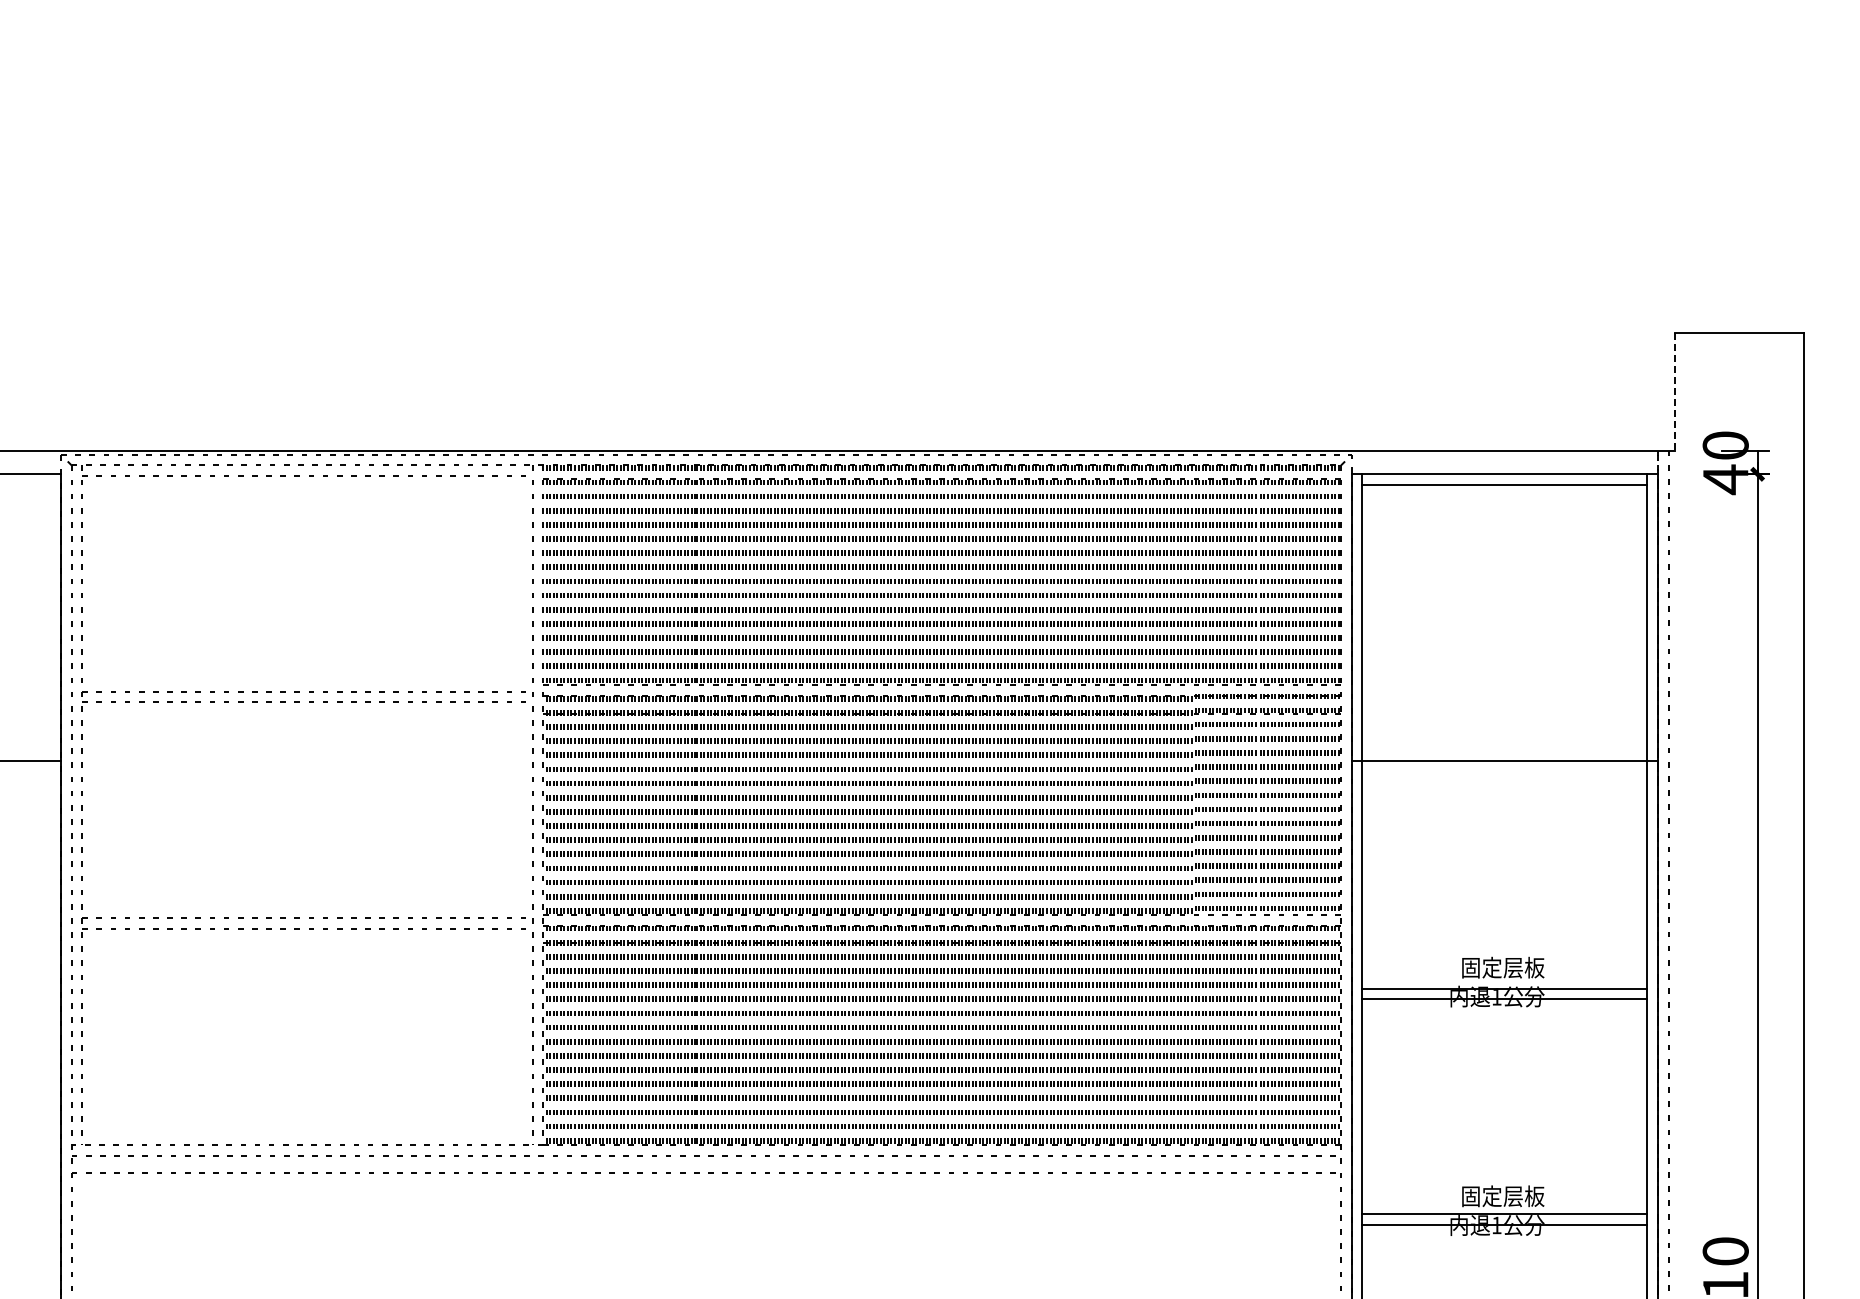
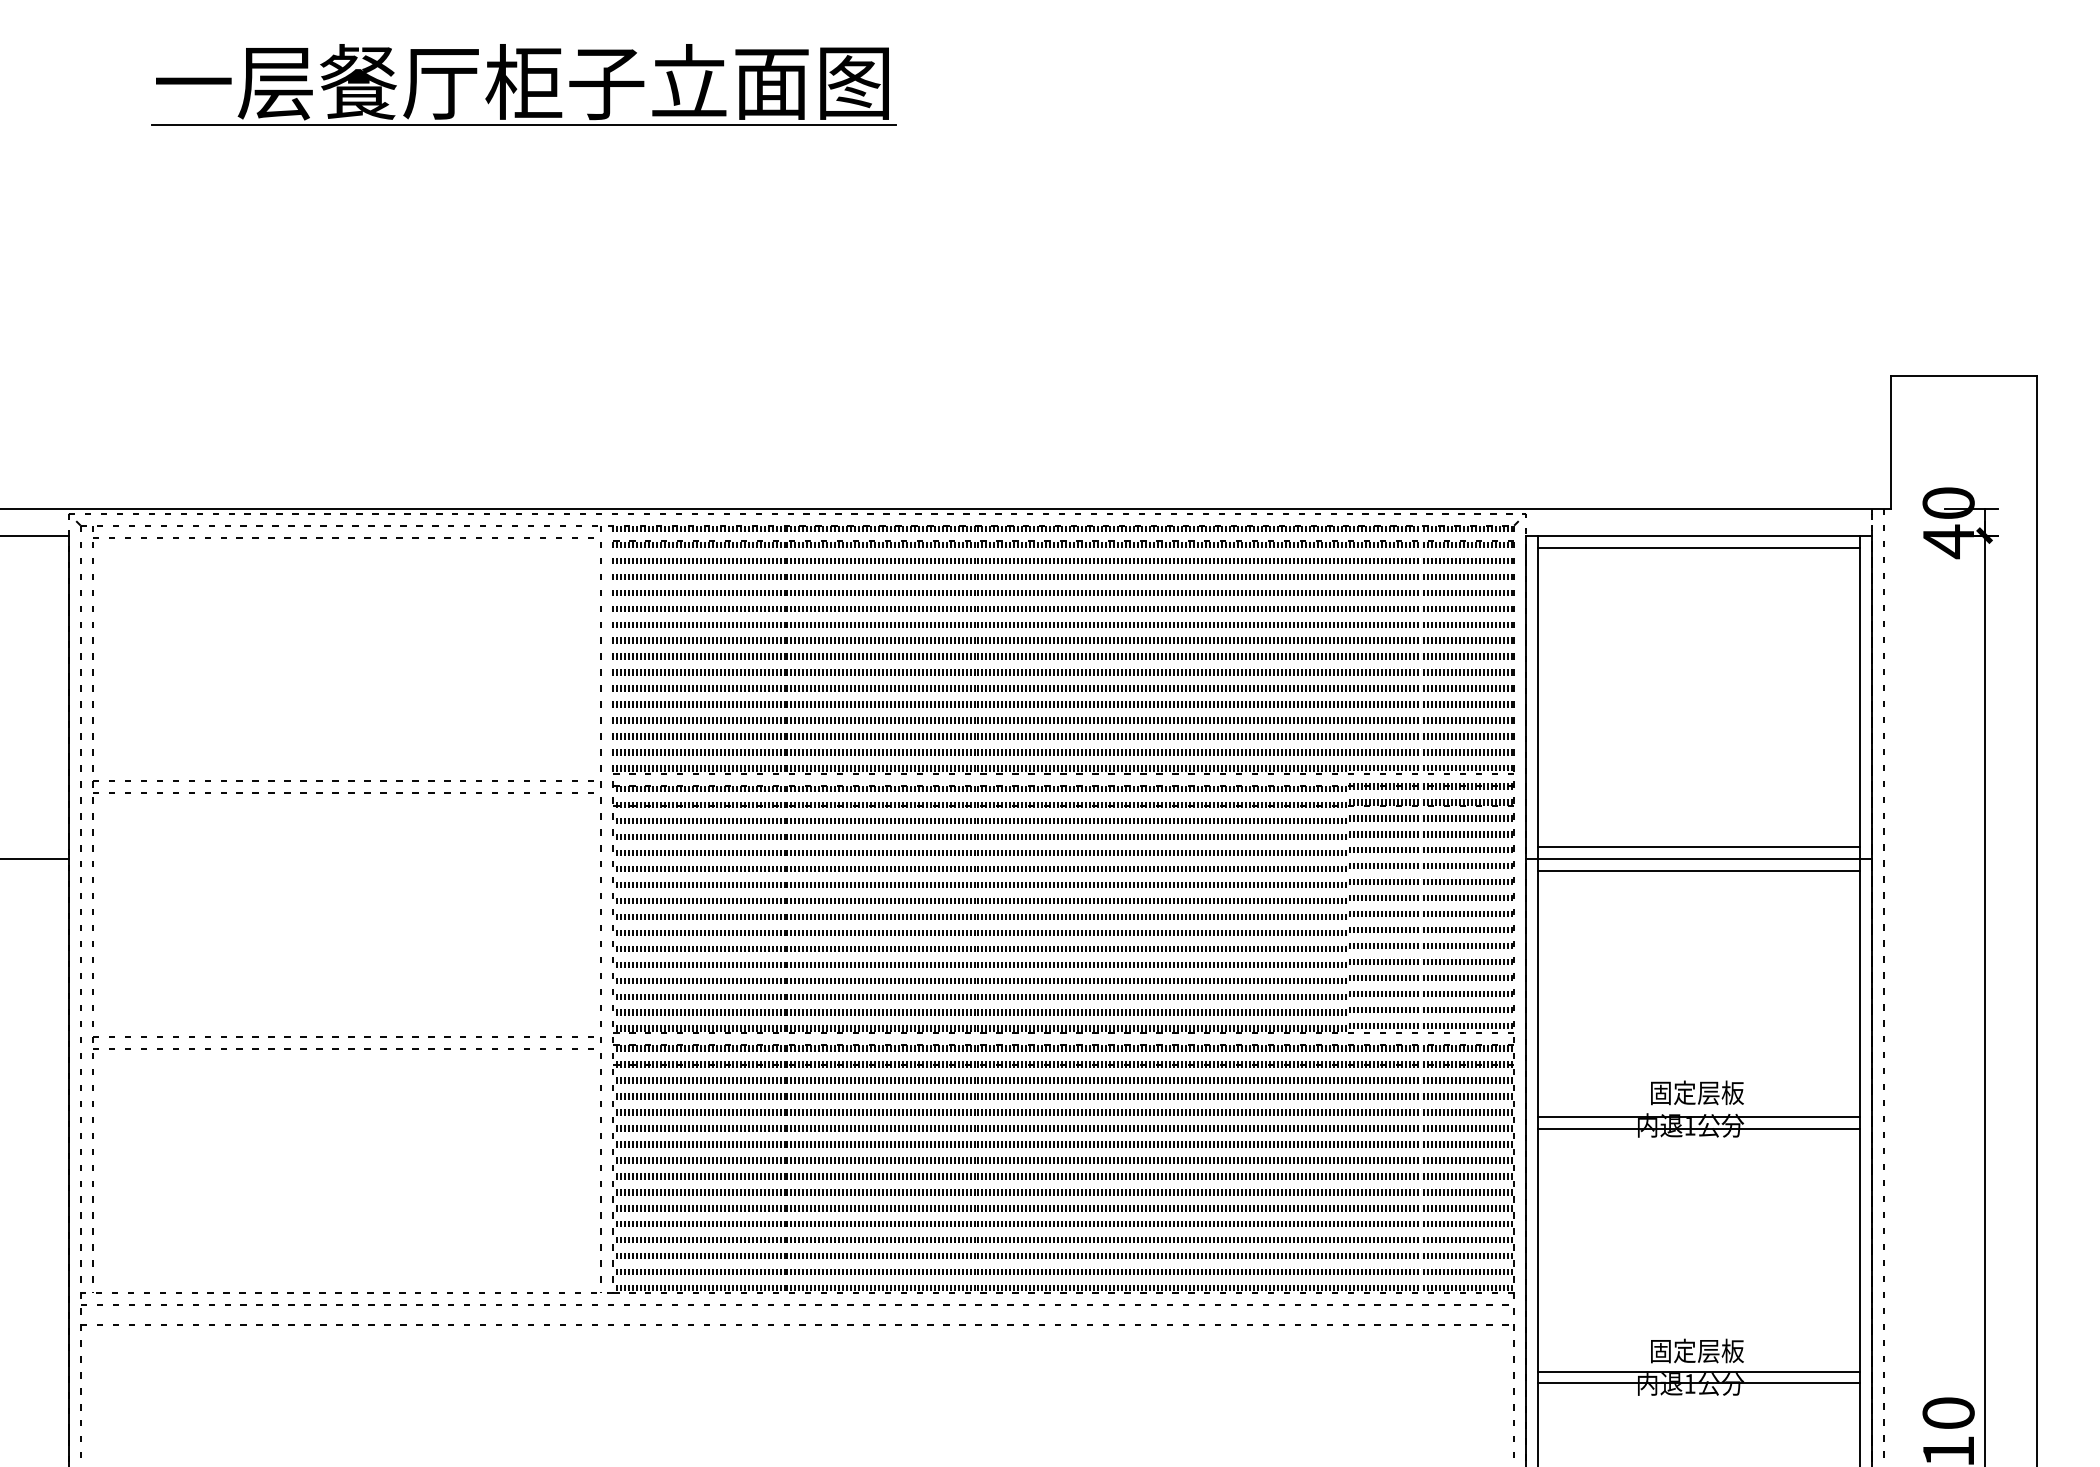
part: (464, 75) -> (524, 85), added
line: (1674, 391) -> (1890, 442), dashed -> solid
line: (1504, 750) -> (1698, 847), added
line: (1504, 771) -> (1698, 871), added

